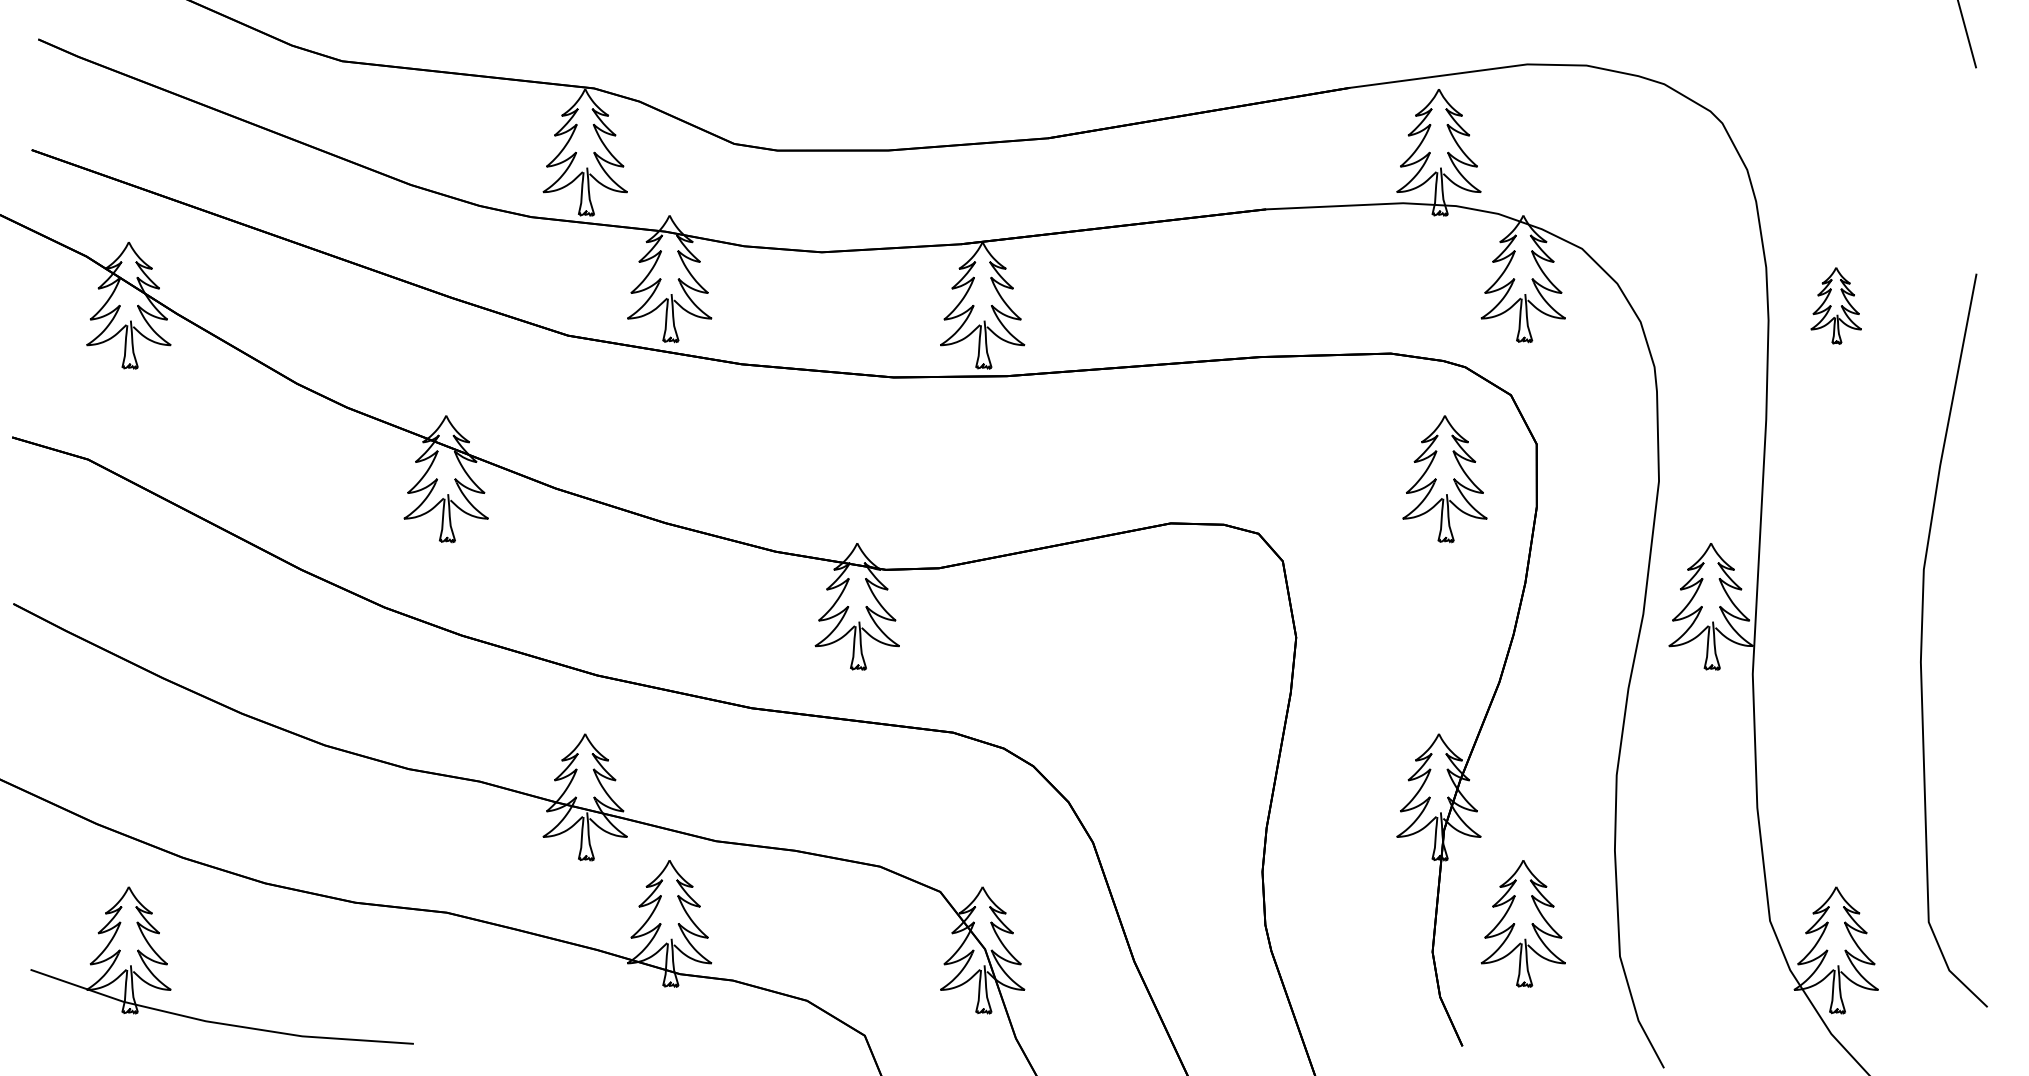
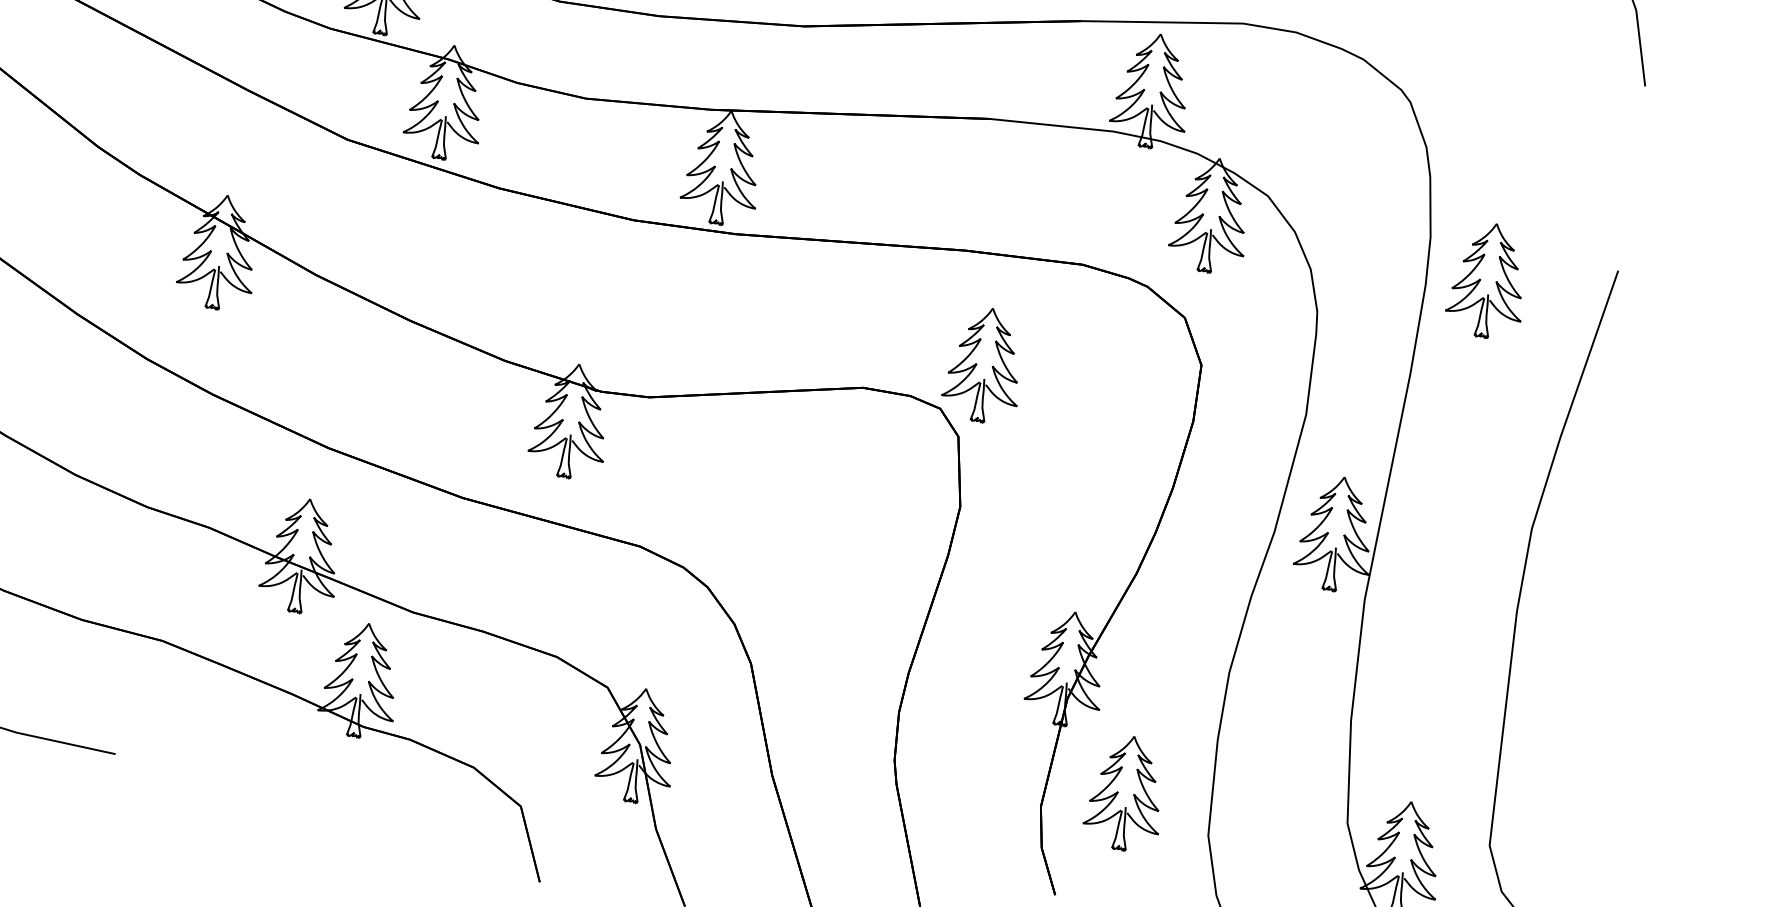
part: (1835, 305) -> (1487, 280), size x1.67
part: (1444, 479) -> (984, 365), moved

